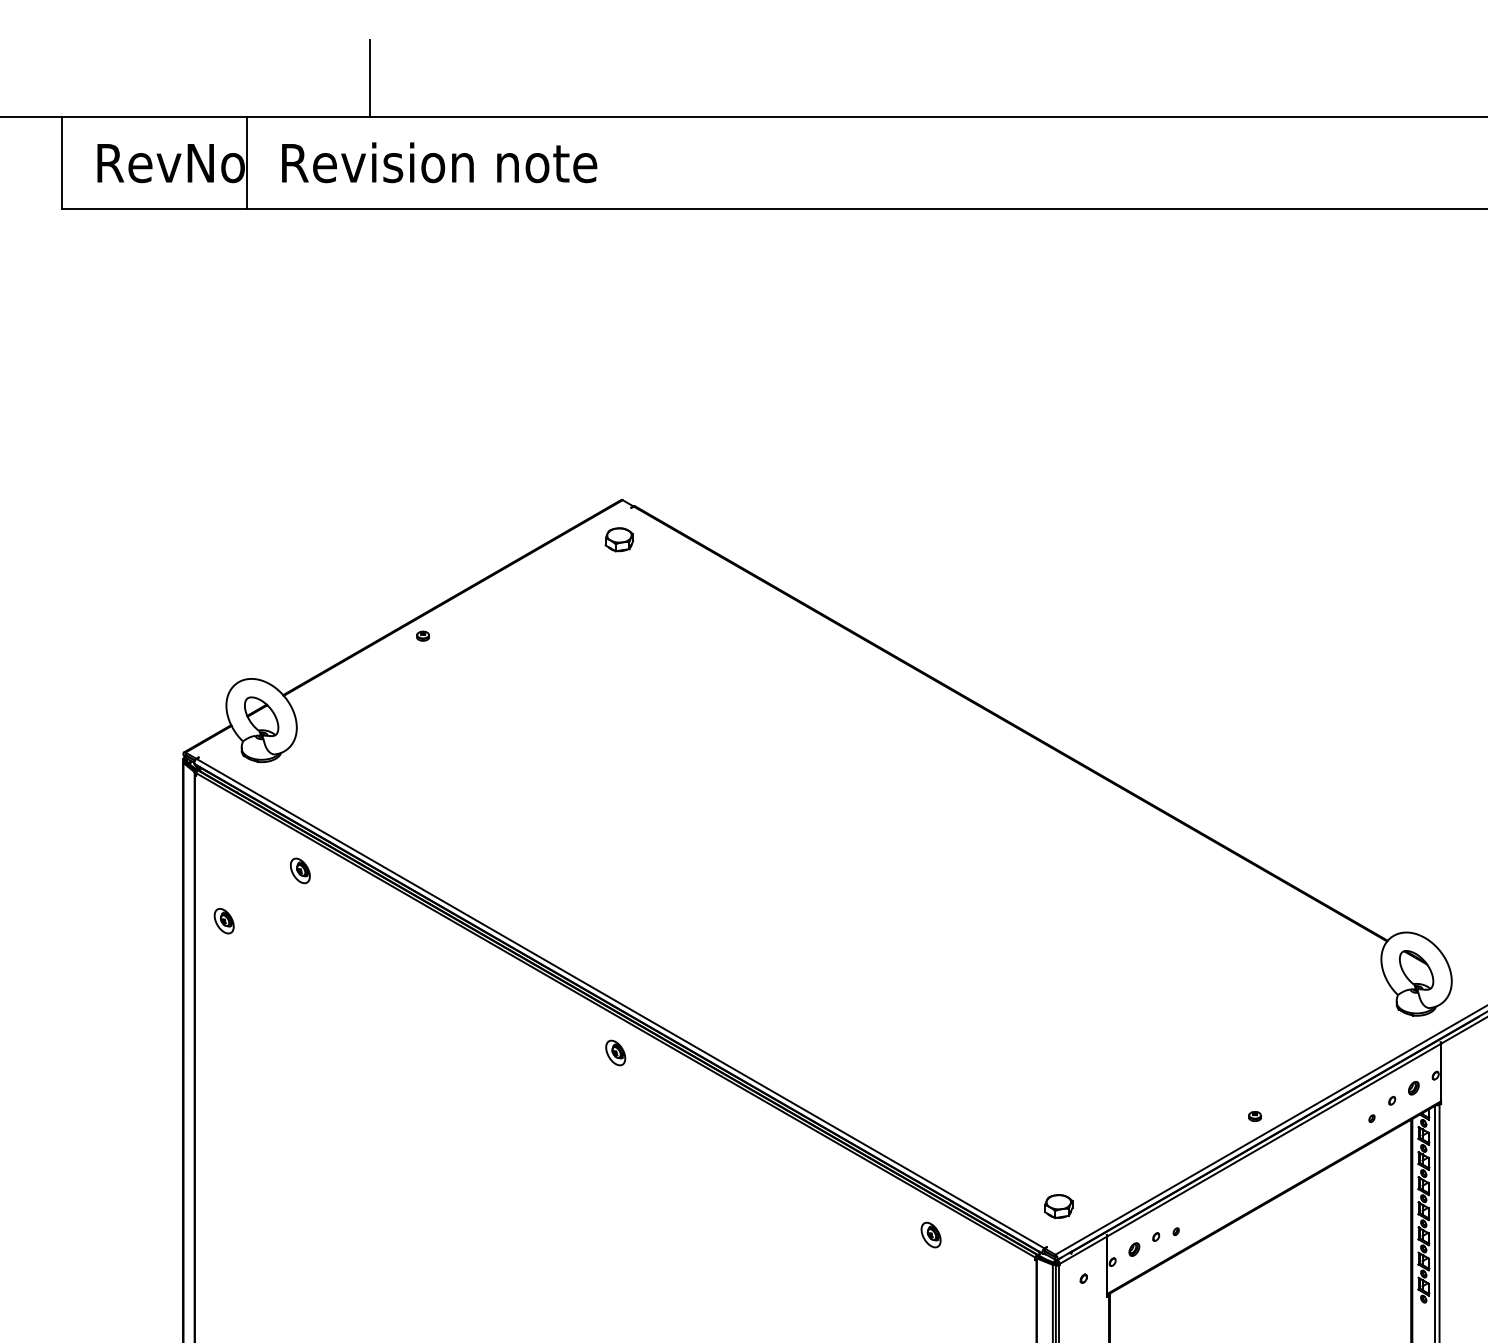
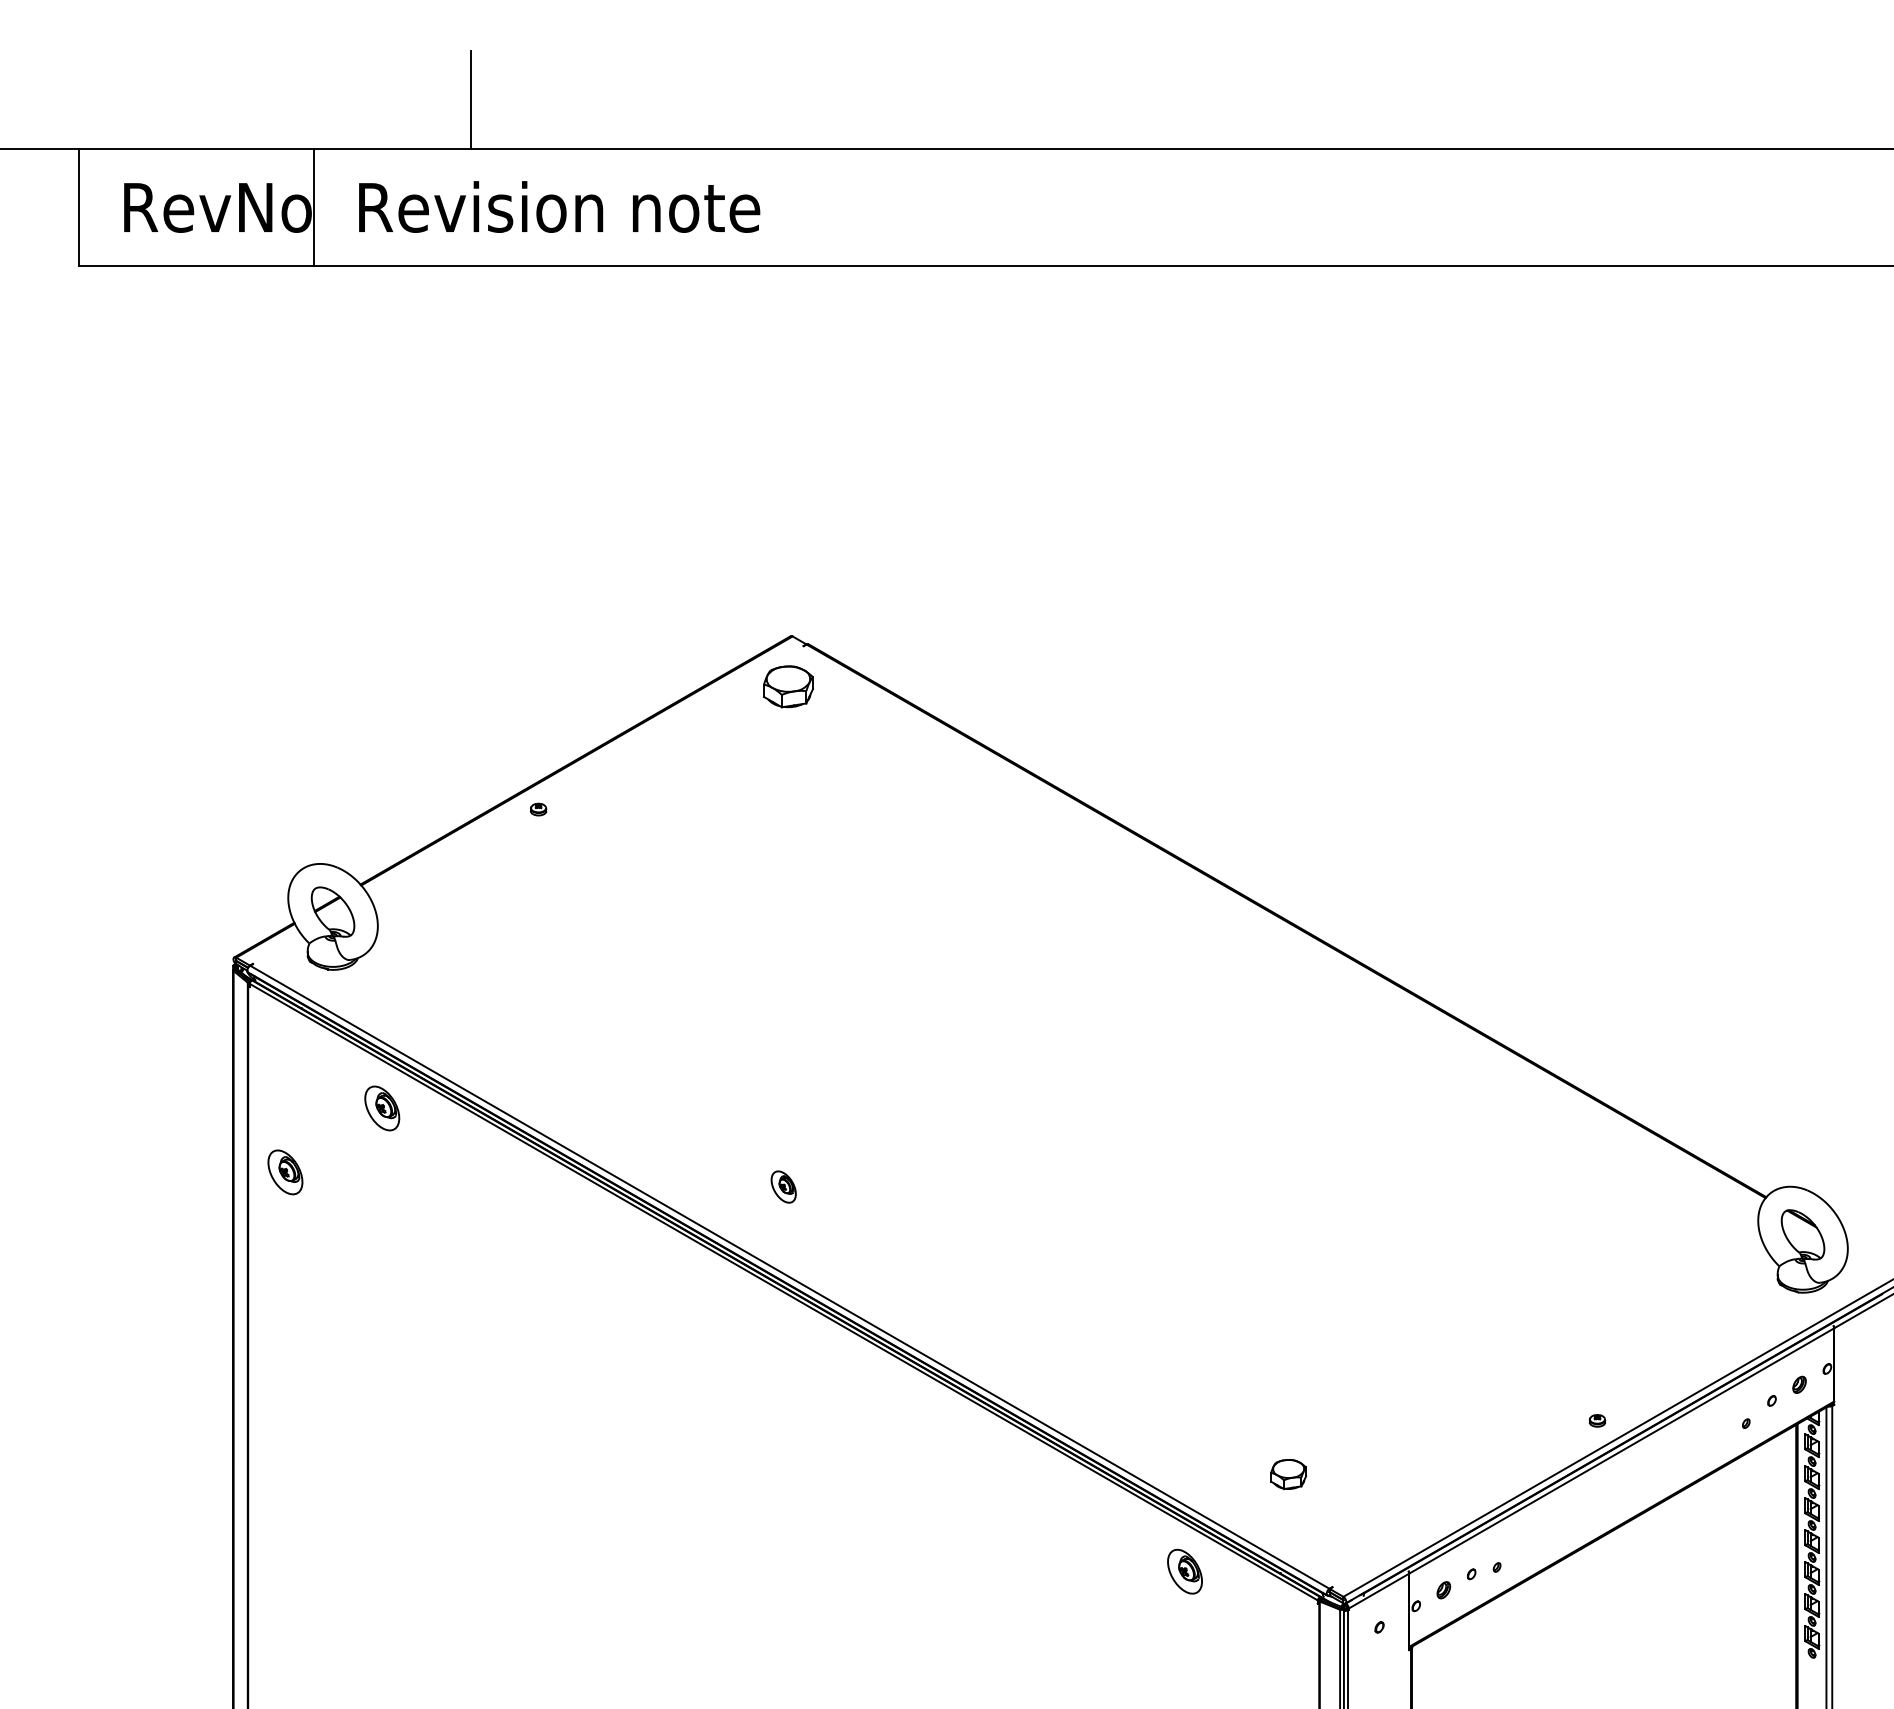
part: (619, 539) -> (788, 686), size x1.4
part: (300, 870) -> (382, 1107), size x1.4
part: (224, 920) -> (285, 1171), size x1.4
part: (615, 1052) -> (783, 1186), moved
part: (1058, 1206) -> (1288, 1474), moved
part: (931, 1234) -> (1185, 1571), size x1.4

